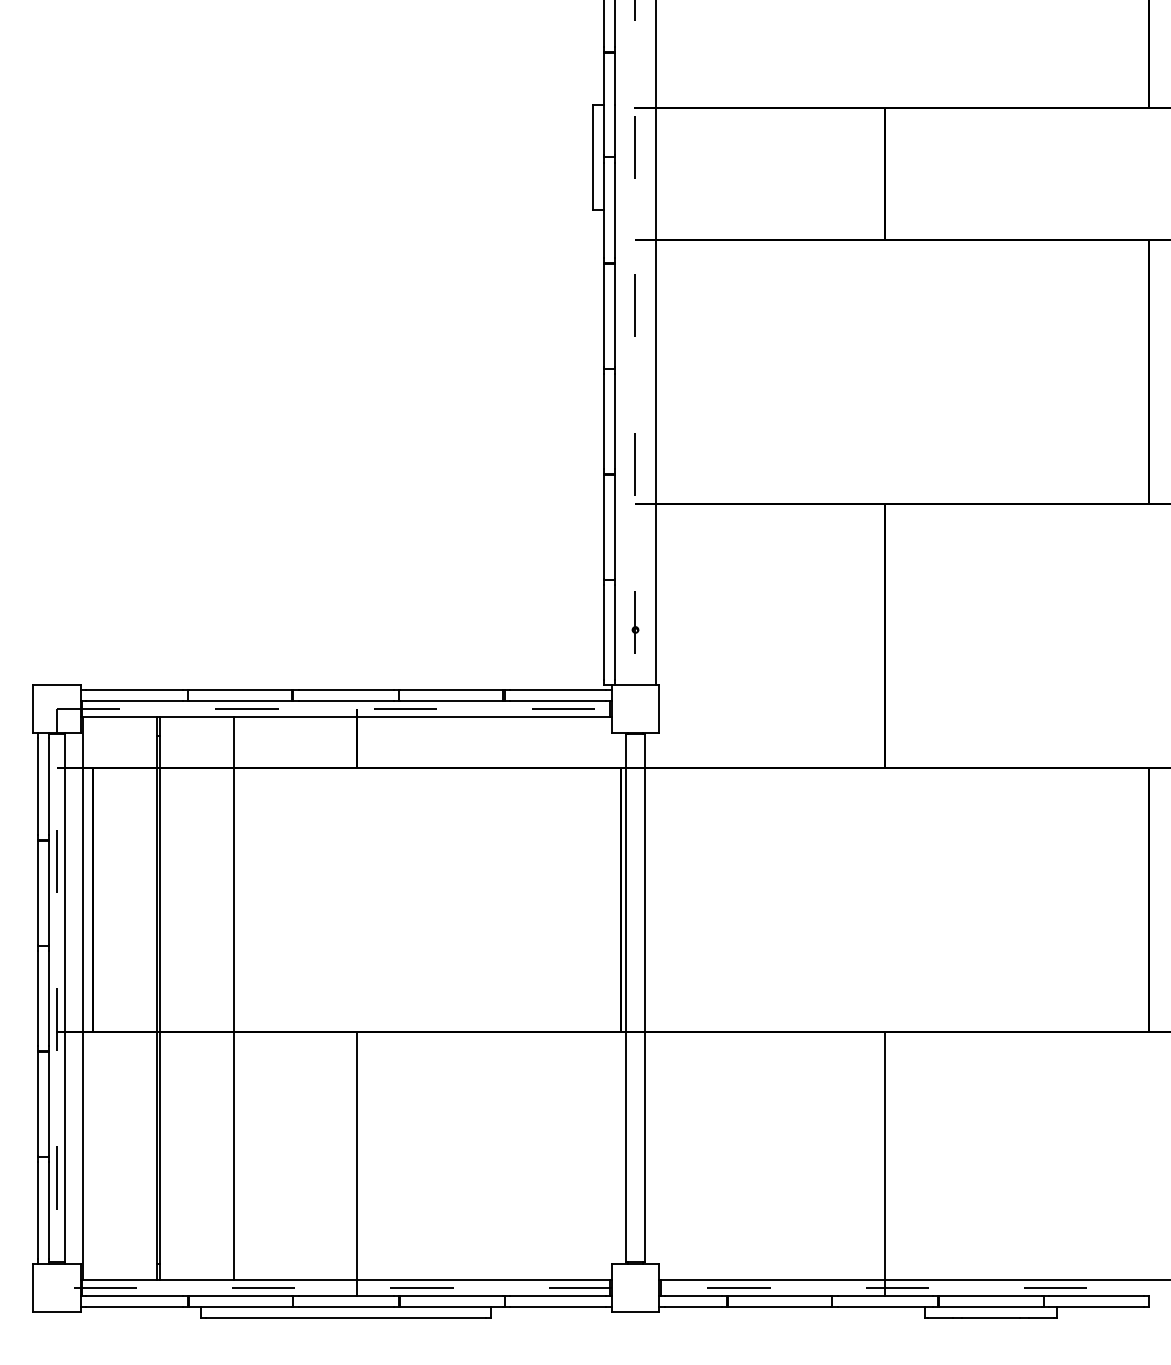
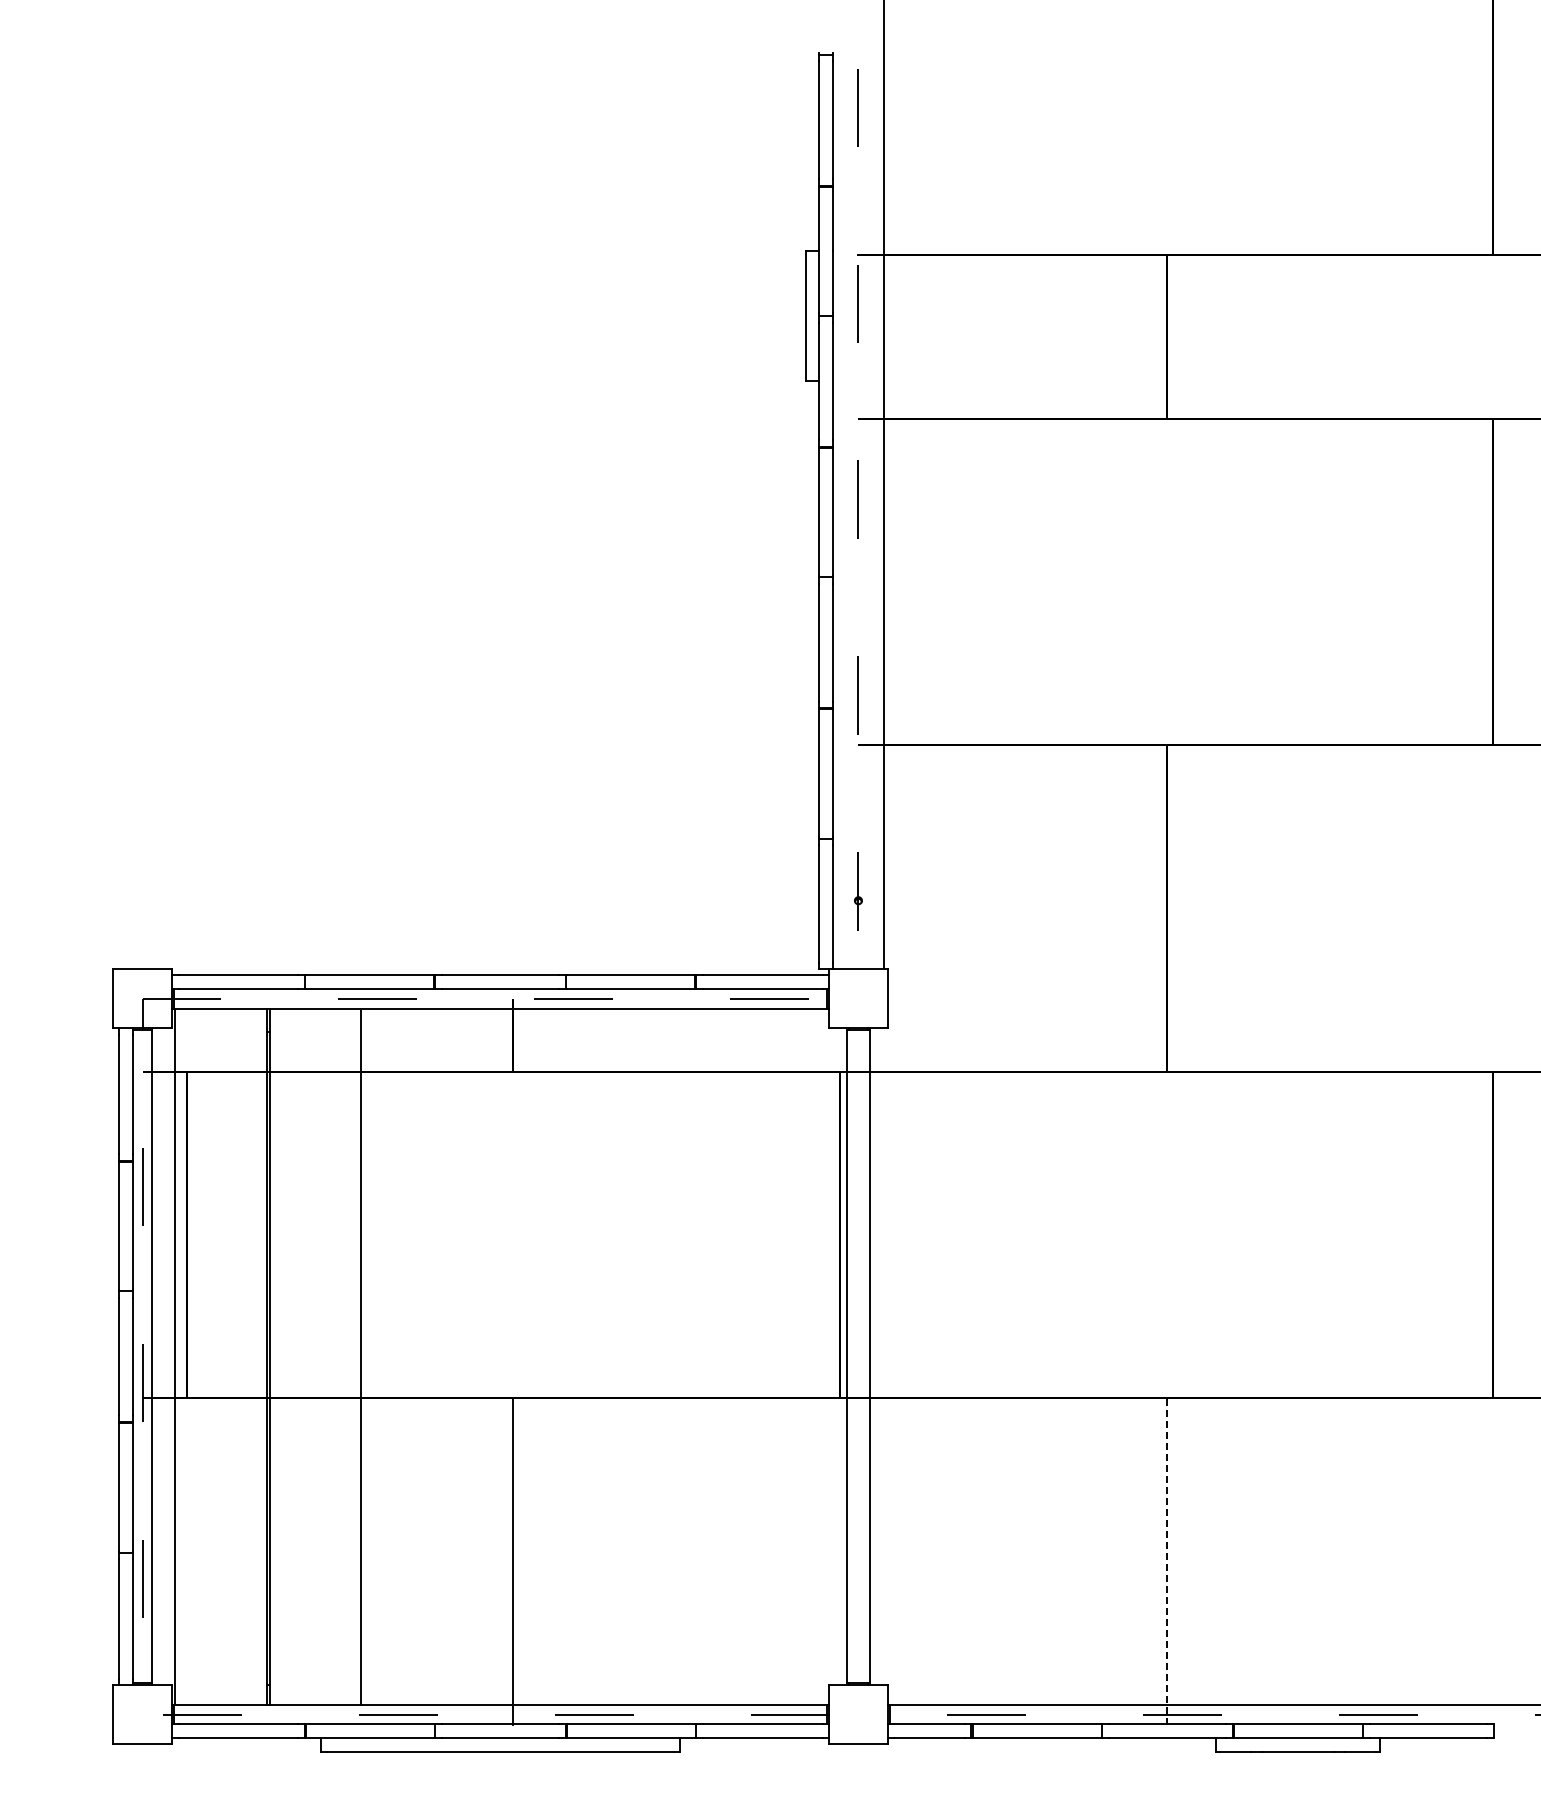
line: (884, 1164) -> (1166, 1561), solid -> dashed

